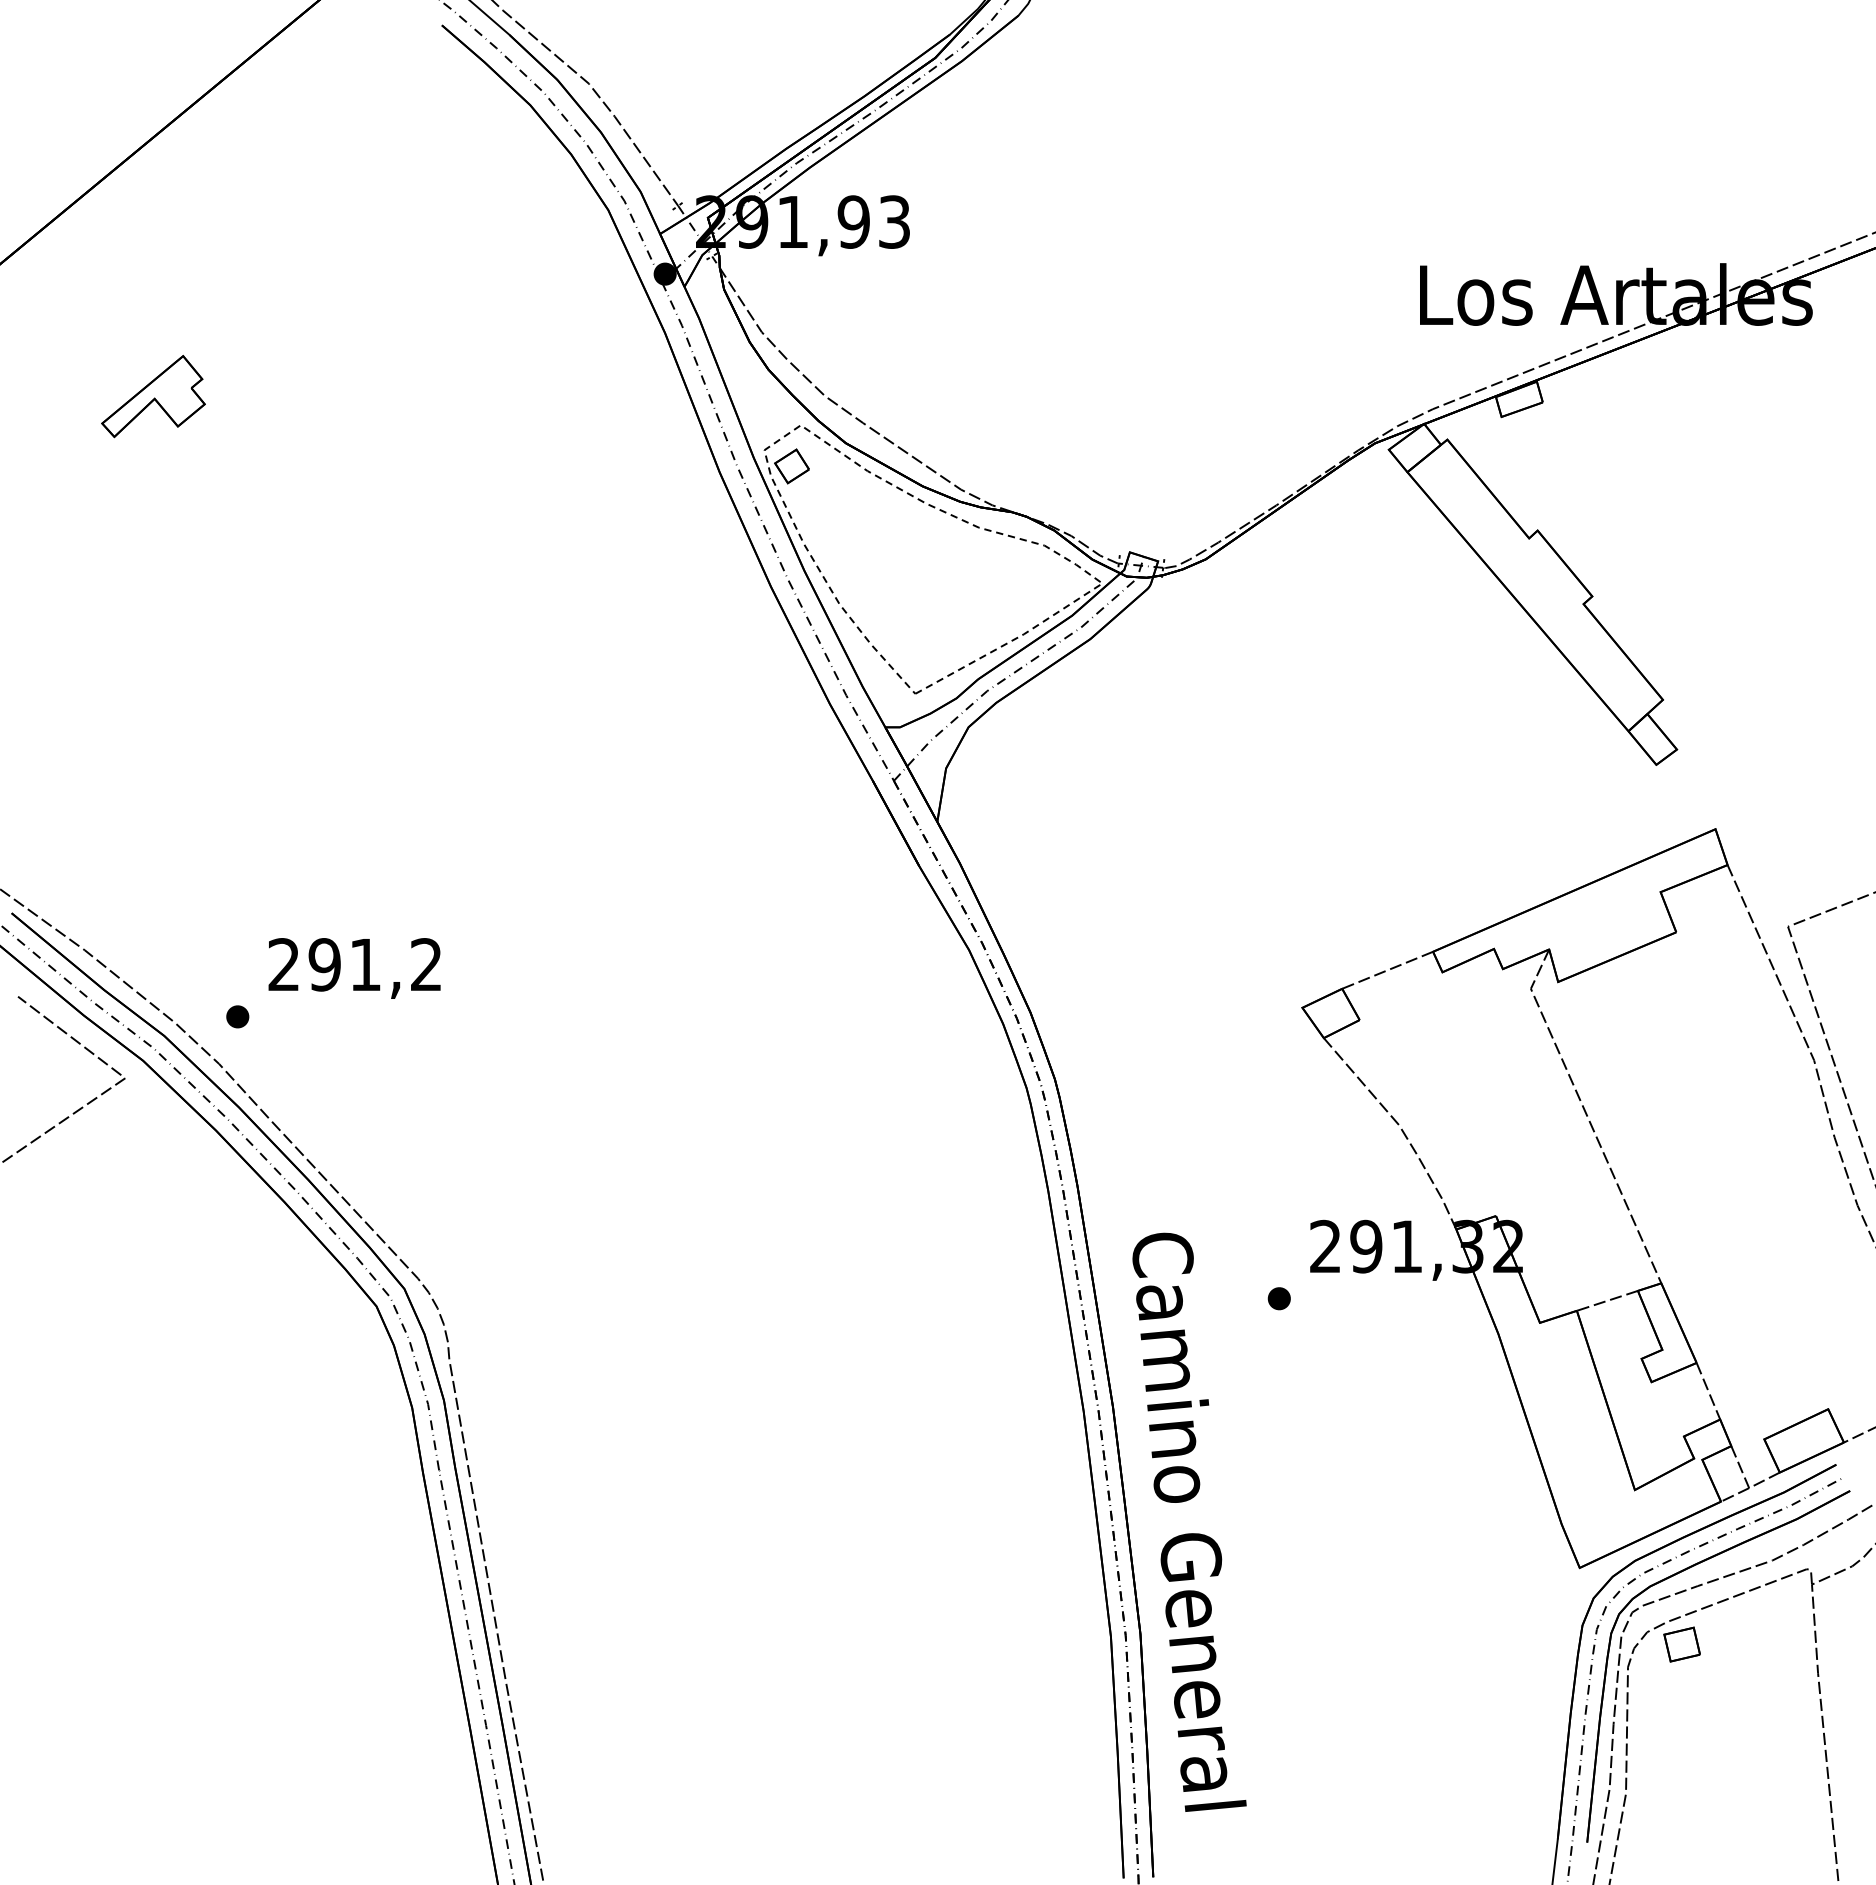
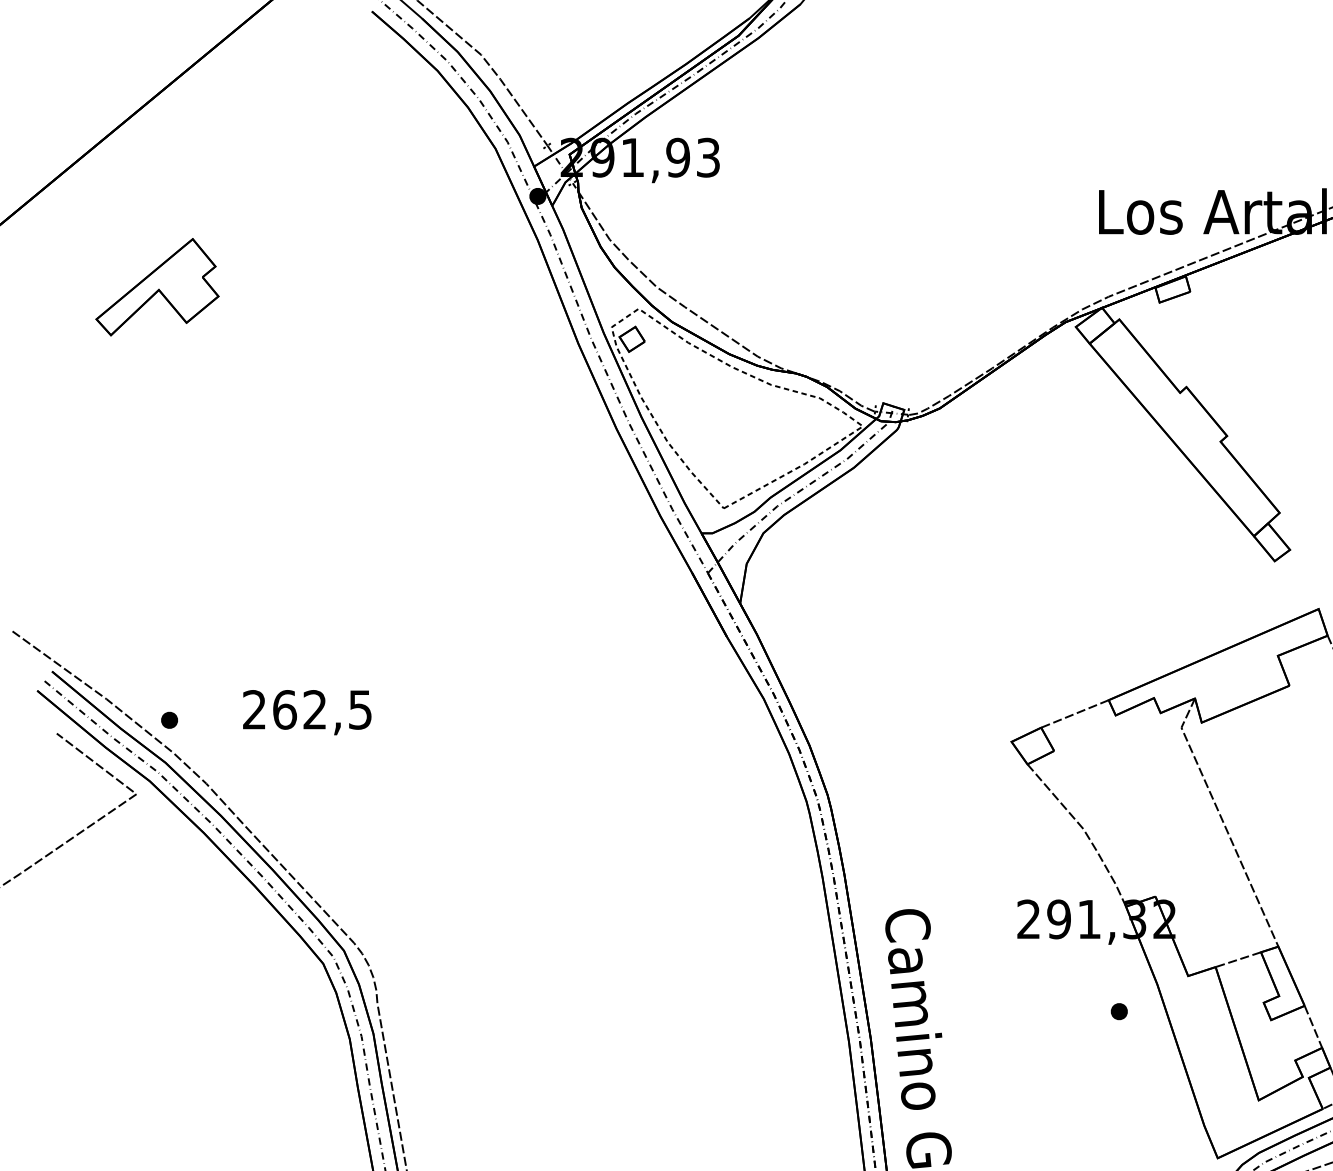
part: (153, 396) -> (157, 287), size x1.6
text: (374, 964) -> (321, 709), 291,2 -> 262,5
part: (237, 1016) -> (169, 720), moved
part: (1278, 1298) -> (1118, 1011), moved

